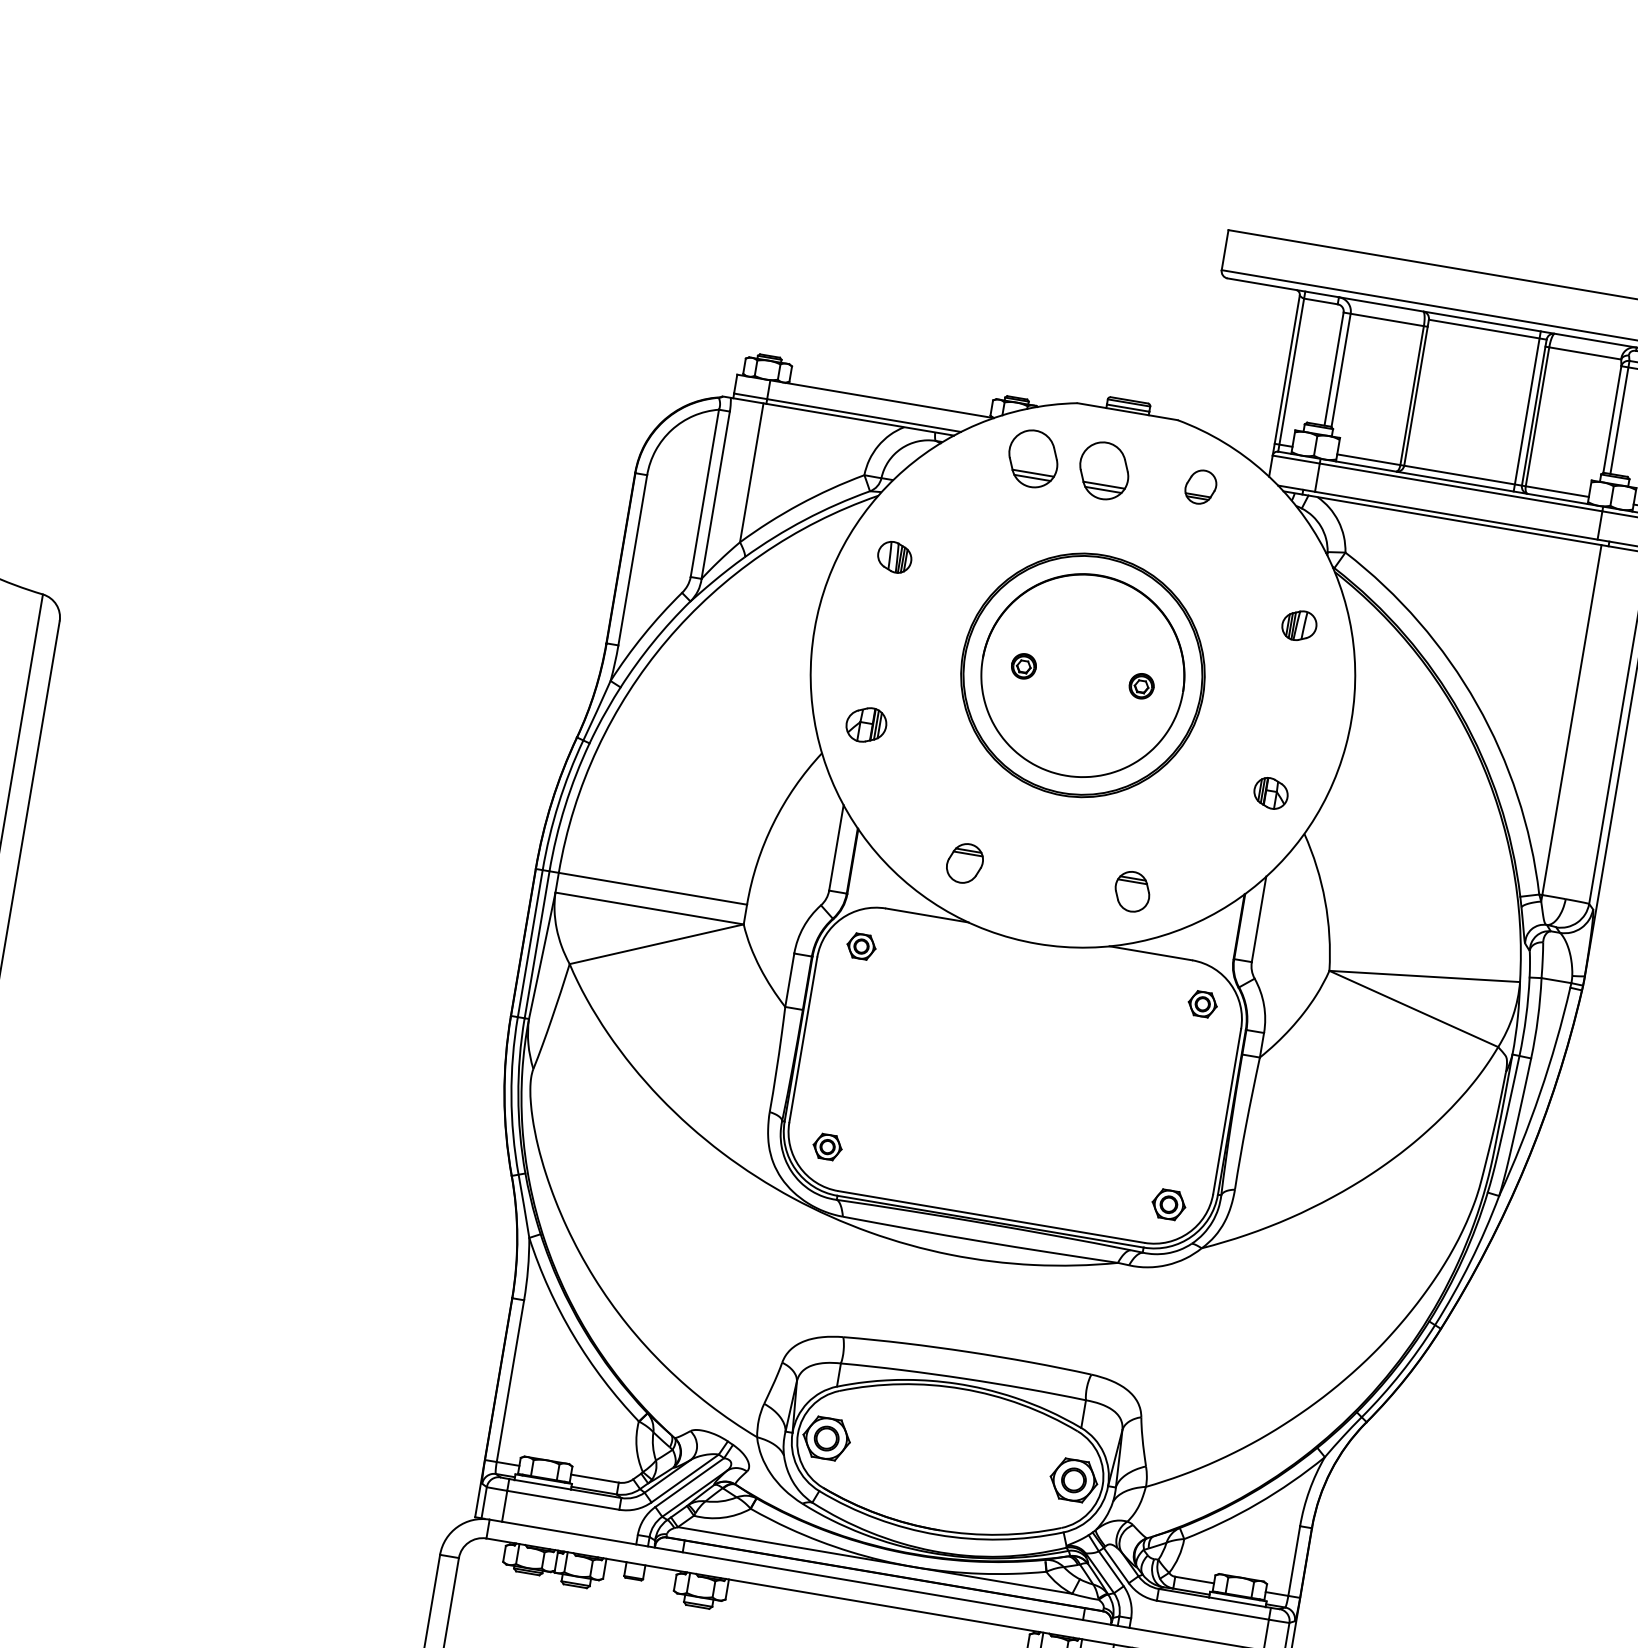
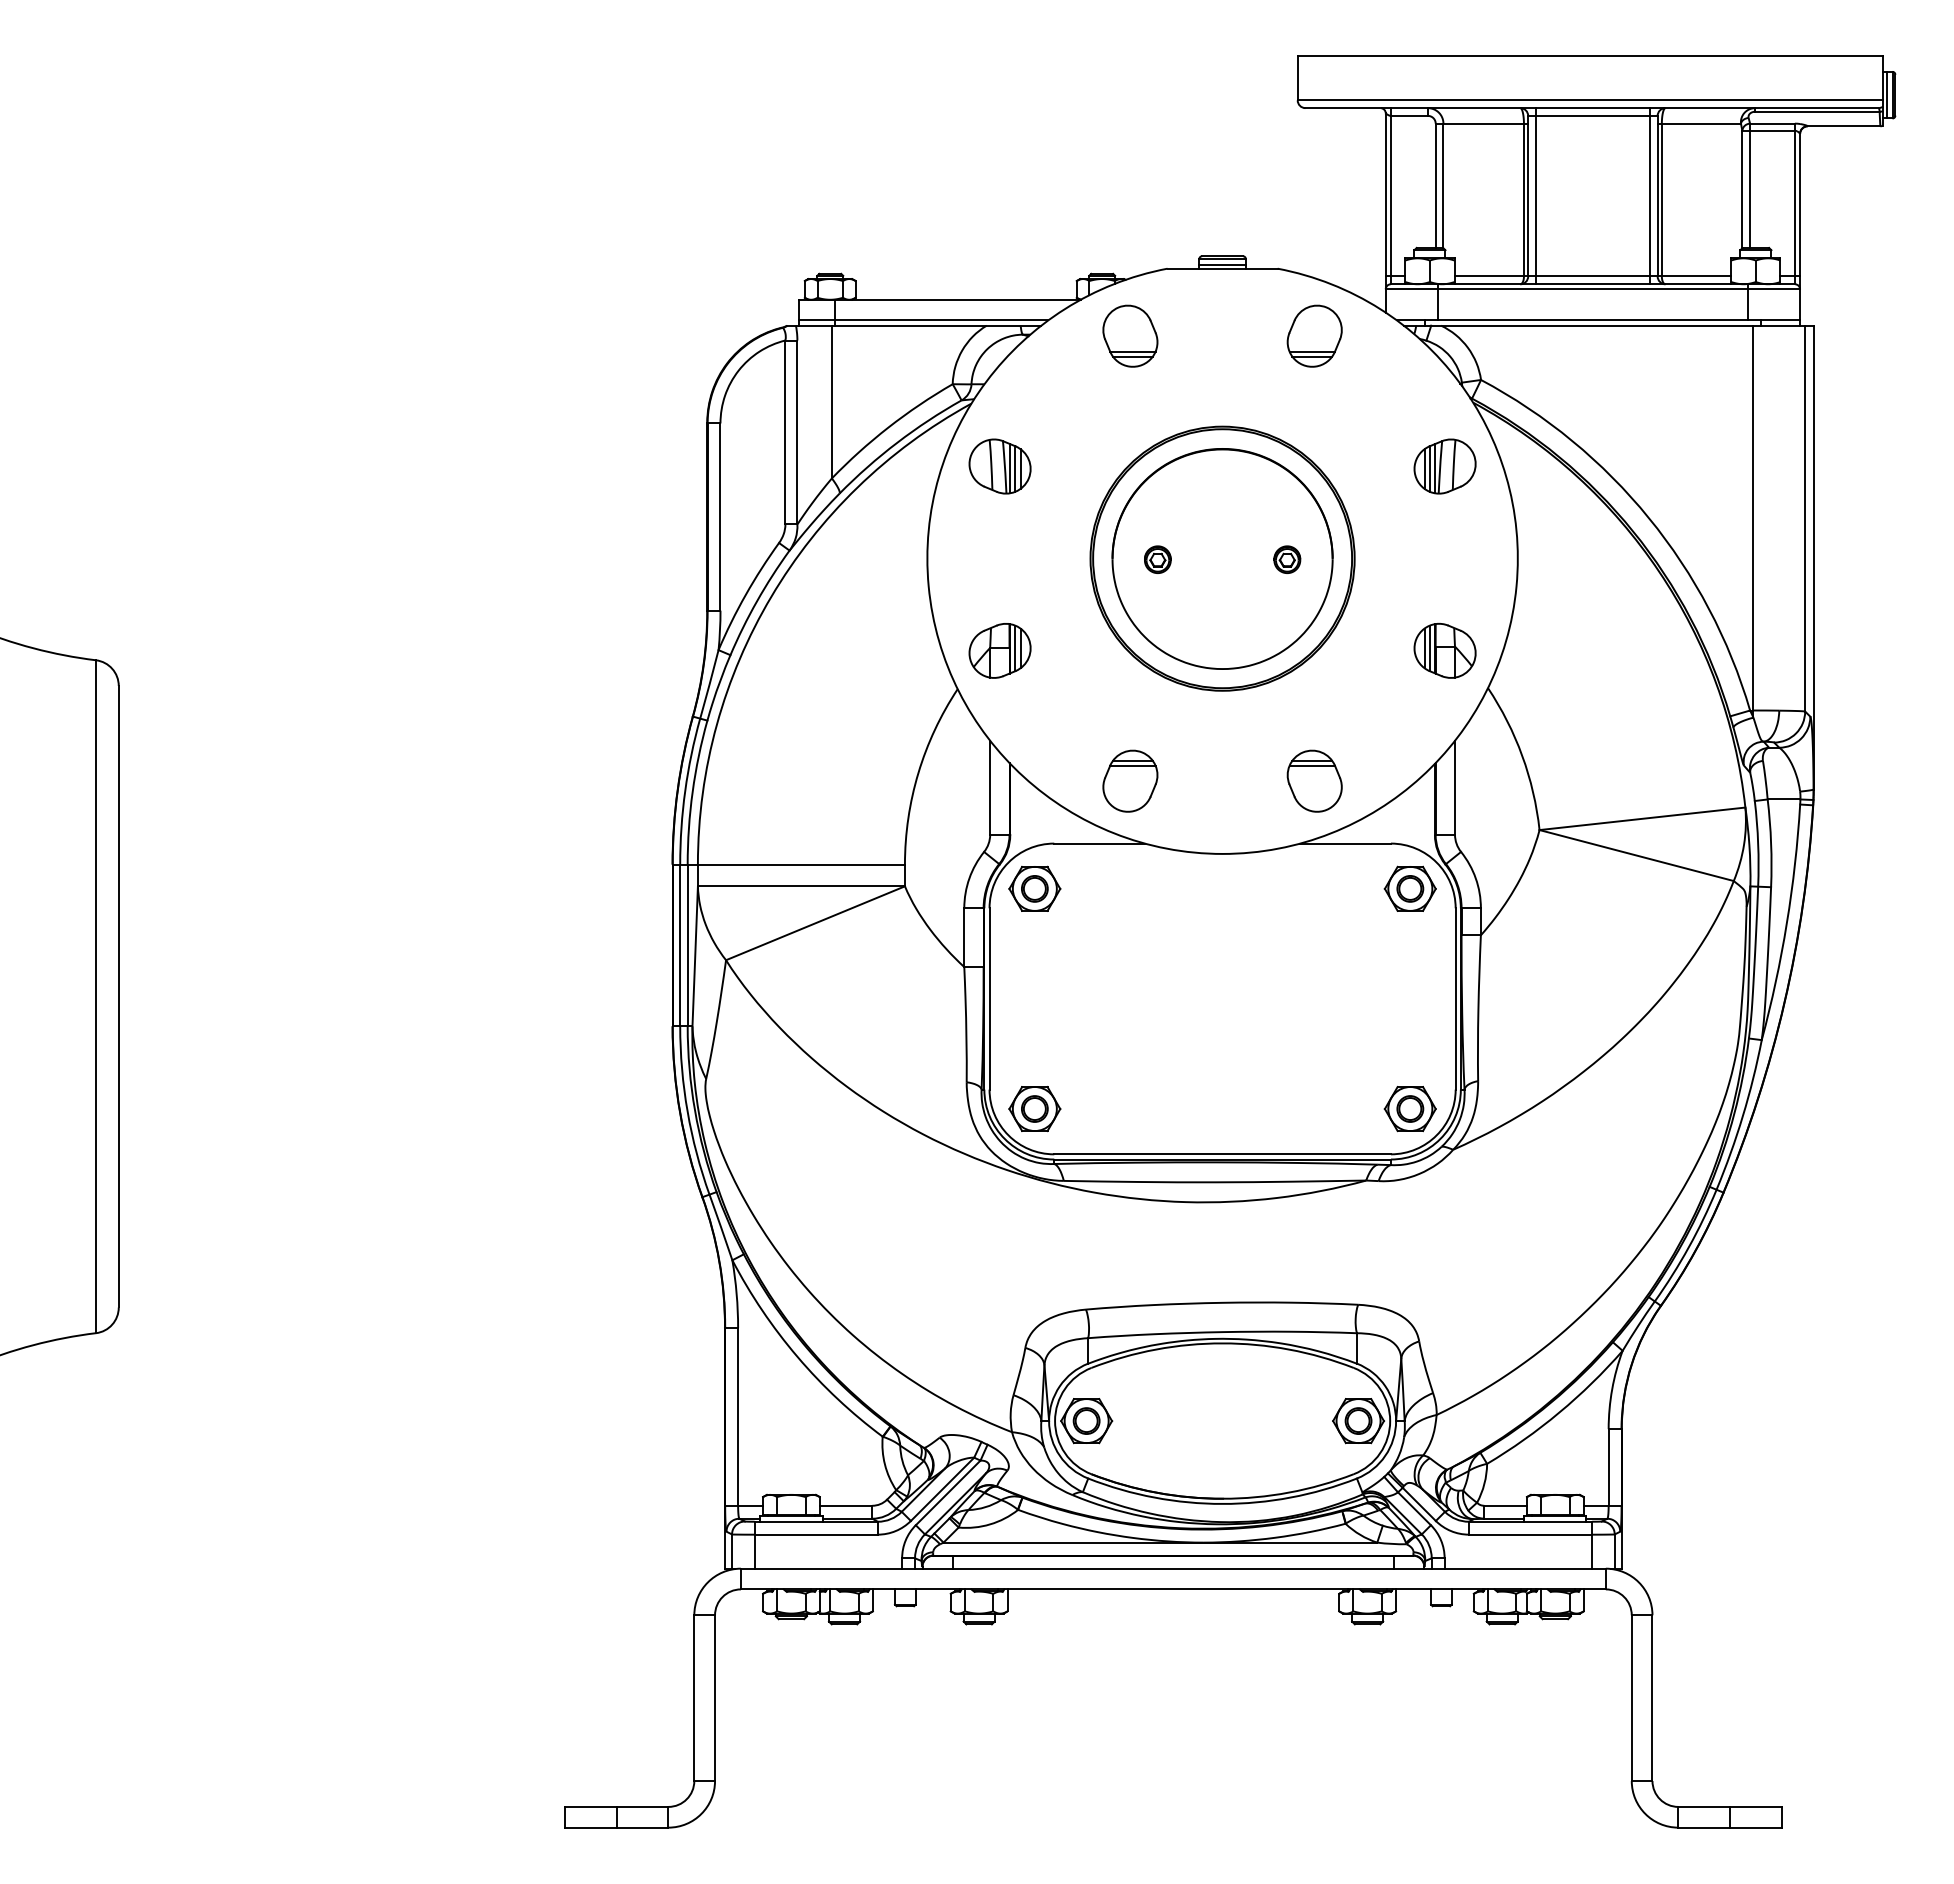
line: (1423, 394) -> (1535, 196), added
part: (1104, 470) -> (1208, 335), removed
part: (1200, 486) -> (1314, 335), size x1.67
part: (894, 557) -> (999, 466), size x1.67
part: (1298, 625) -> (1444, 466), size x1.67
part: (865, 724) -> (999, 650), size x1.43
part: (1270, 792) -> (1444, 650), size x1.67
part: (965, 862) -> (1130, 780), size x1.43
part: (1132, 891) -> (1314, 780), size x1.43
part: (861, 946) -> (1034, 888), size x1.67
part: (1202, 1003) -> (1409, 888), size x1.67
part: (827, 1147) -> (1034, 1109), size x1.67
part: (1168, 1204) -> (1409, 1109), size x1.43

